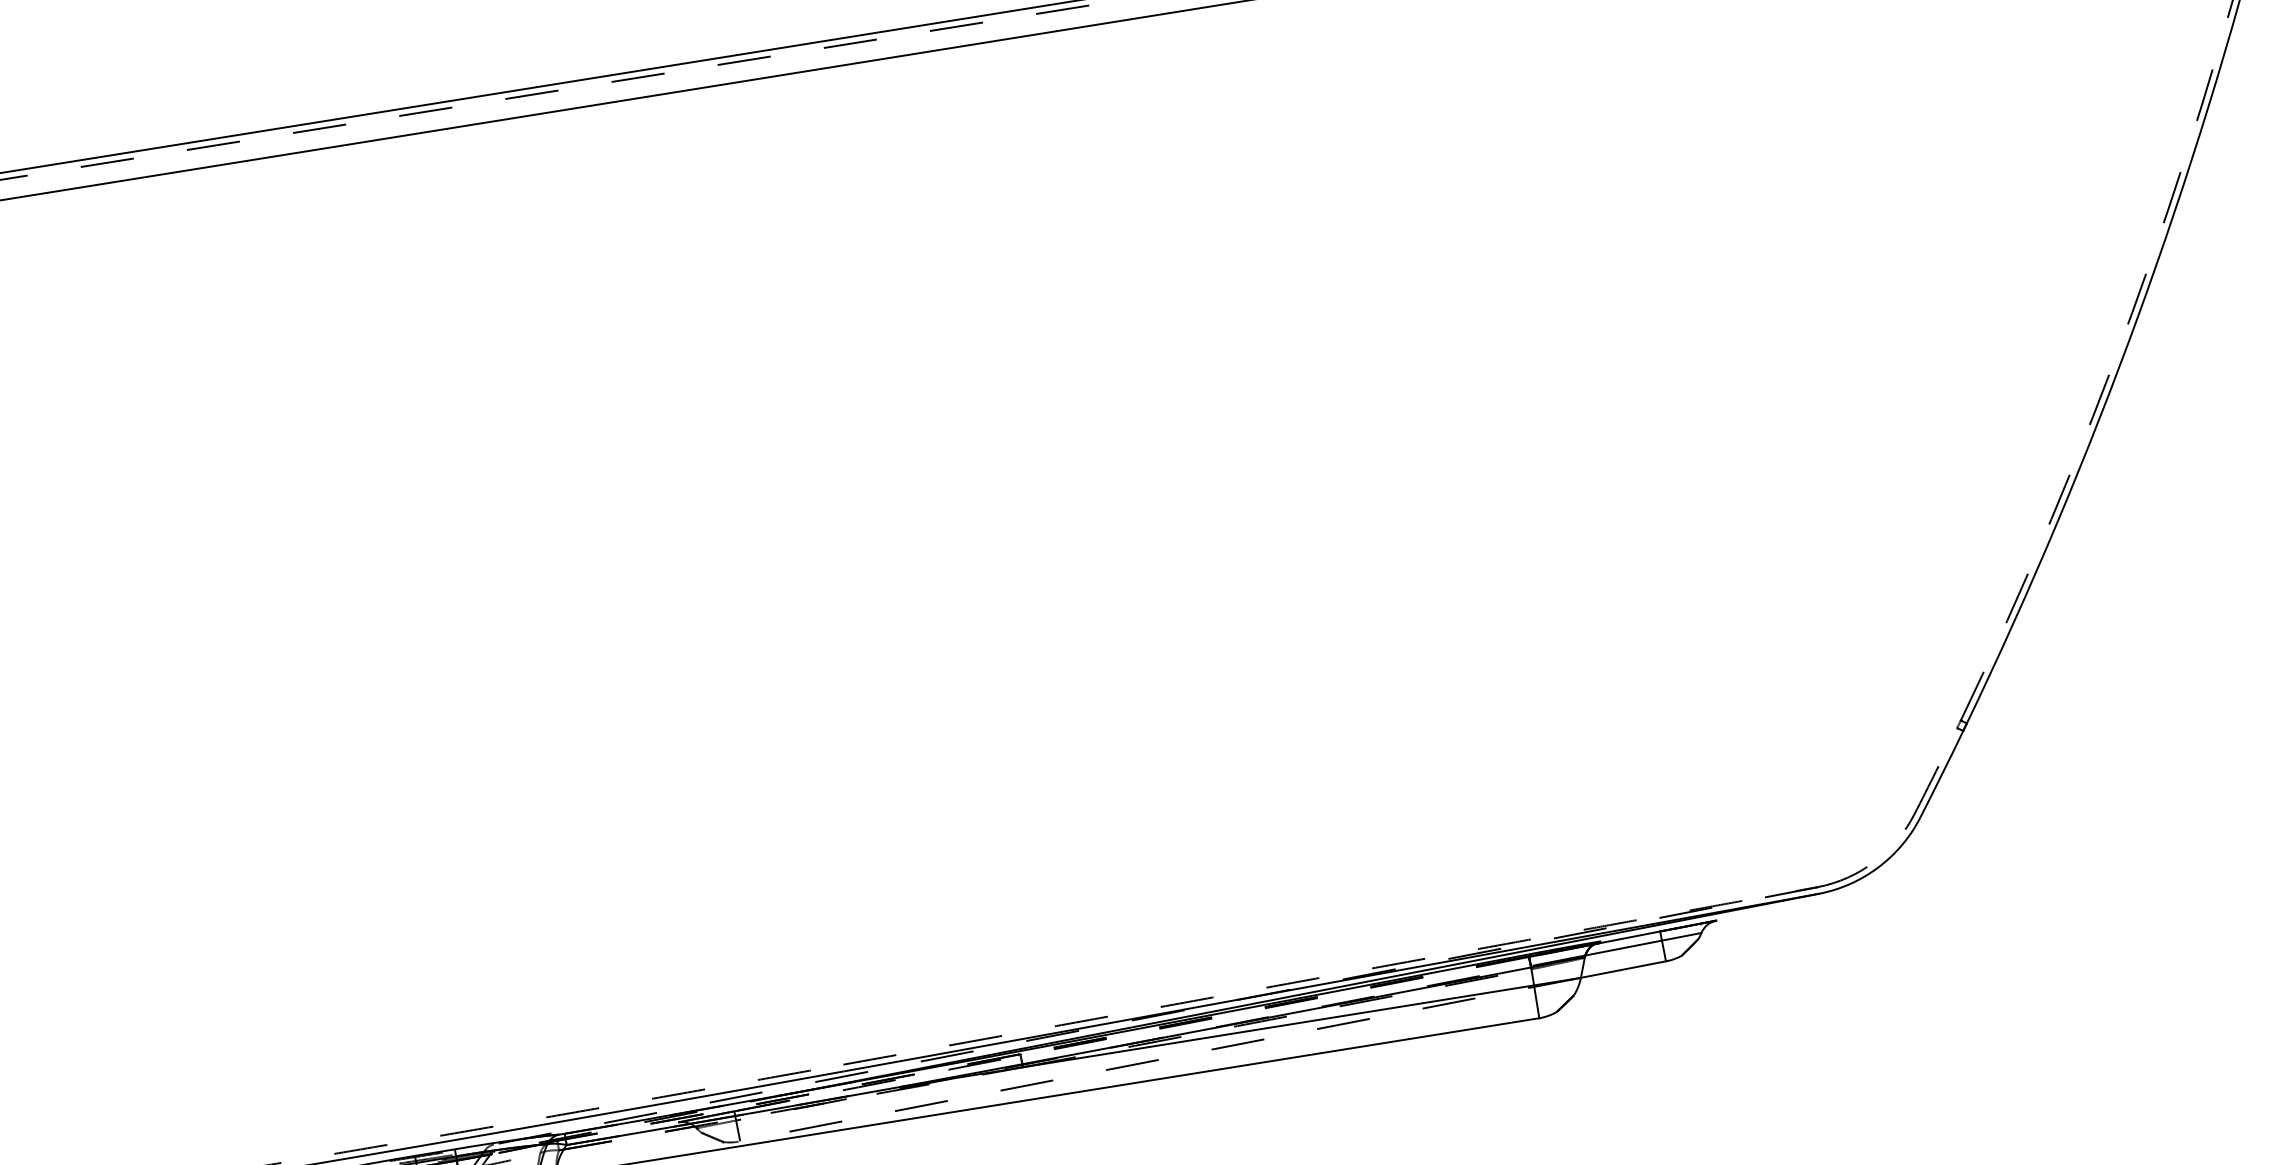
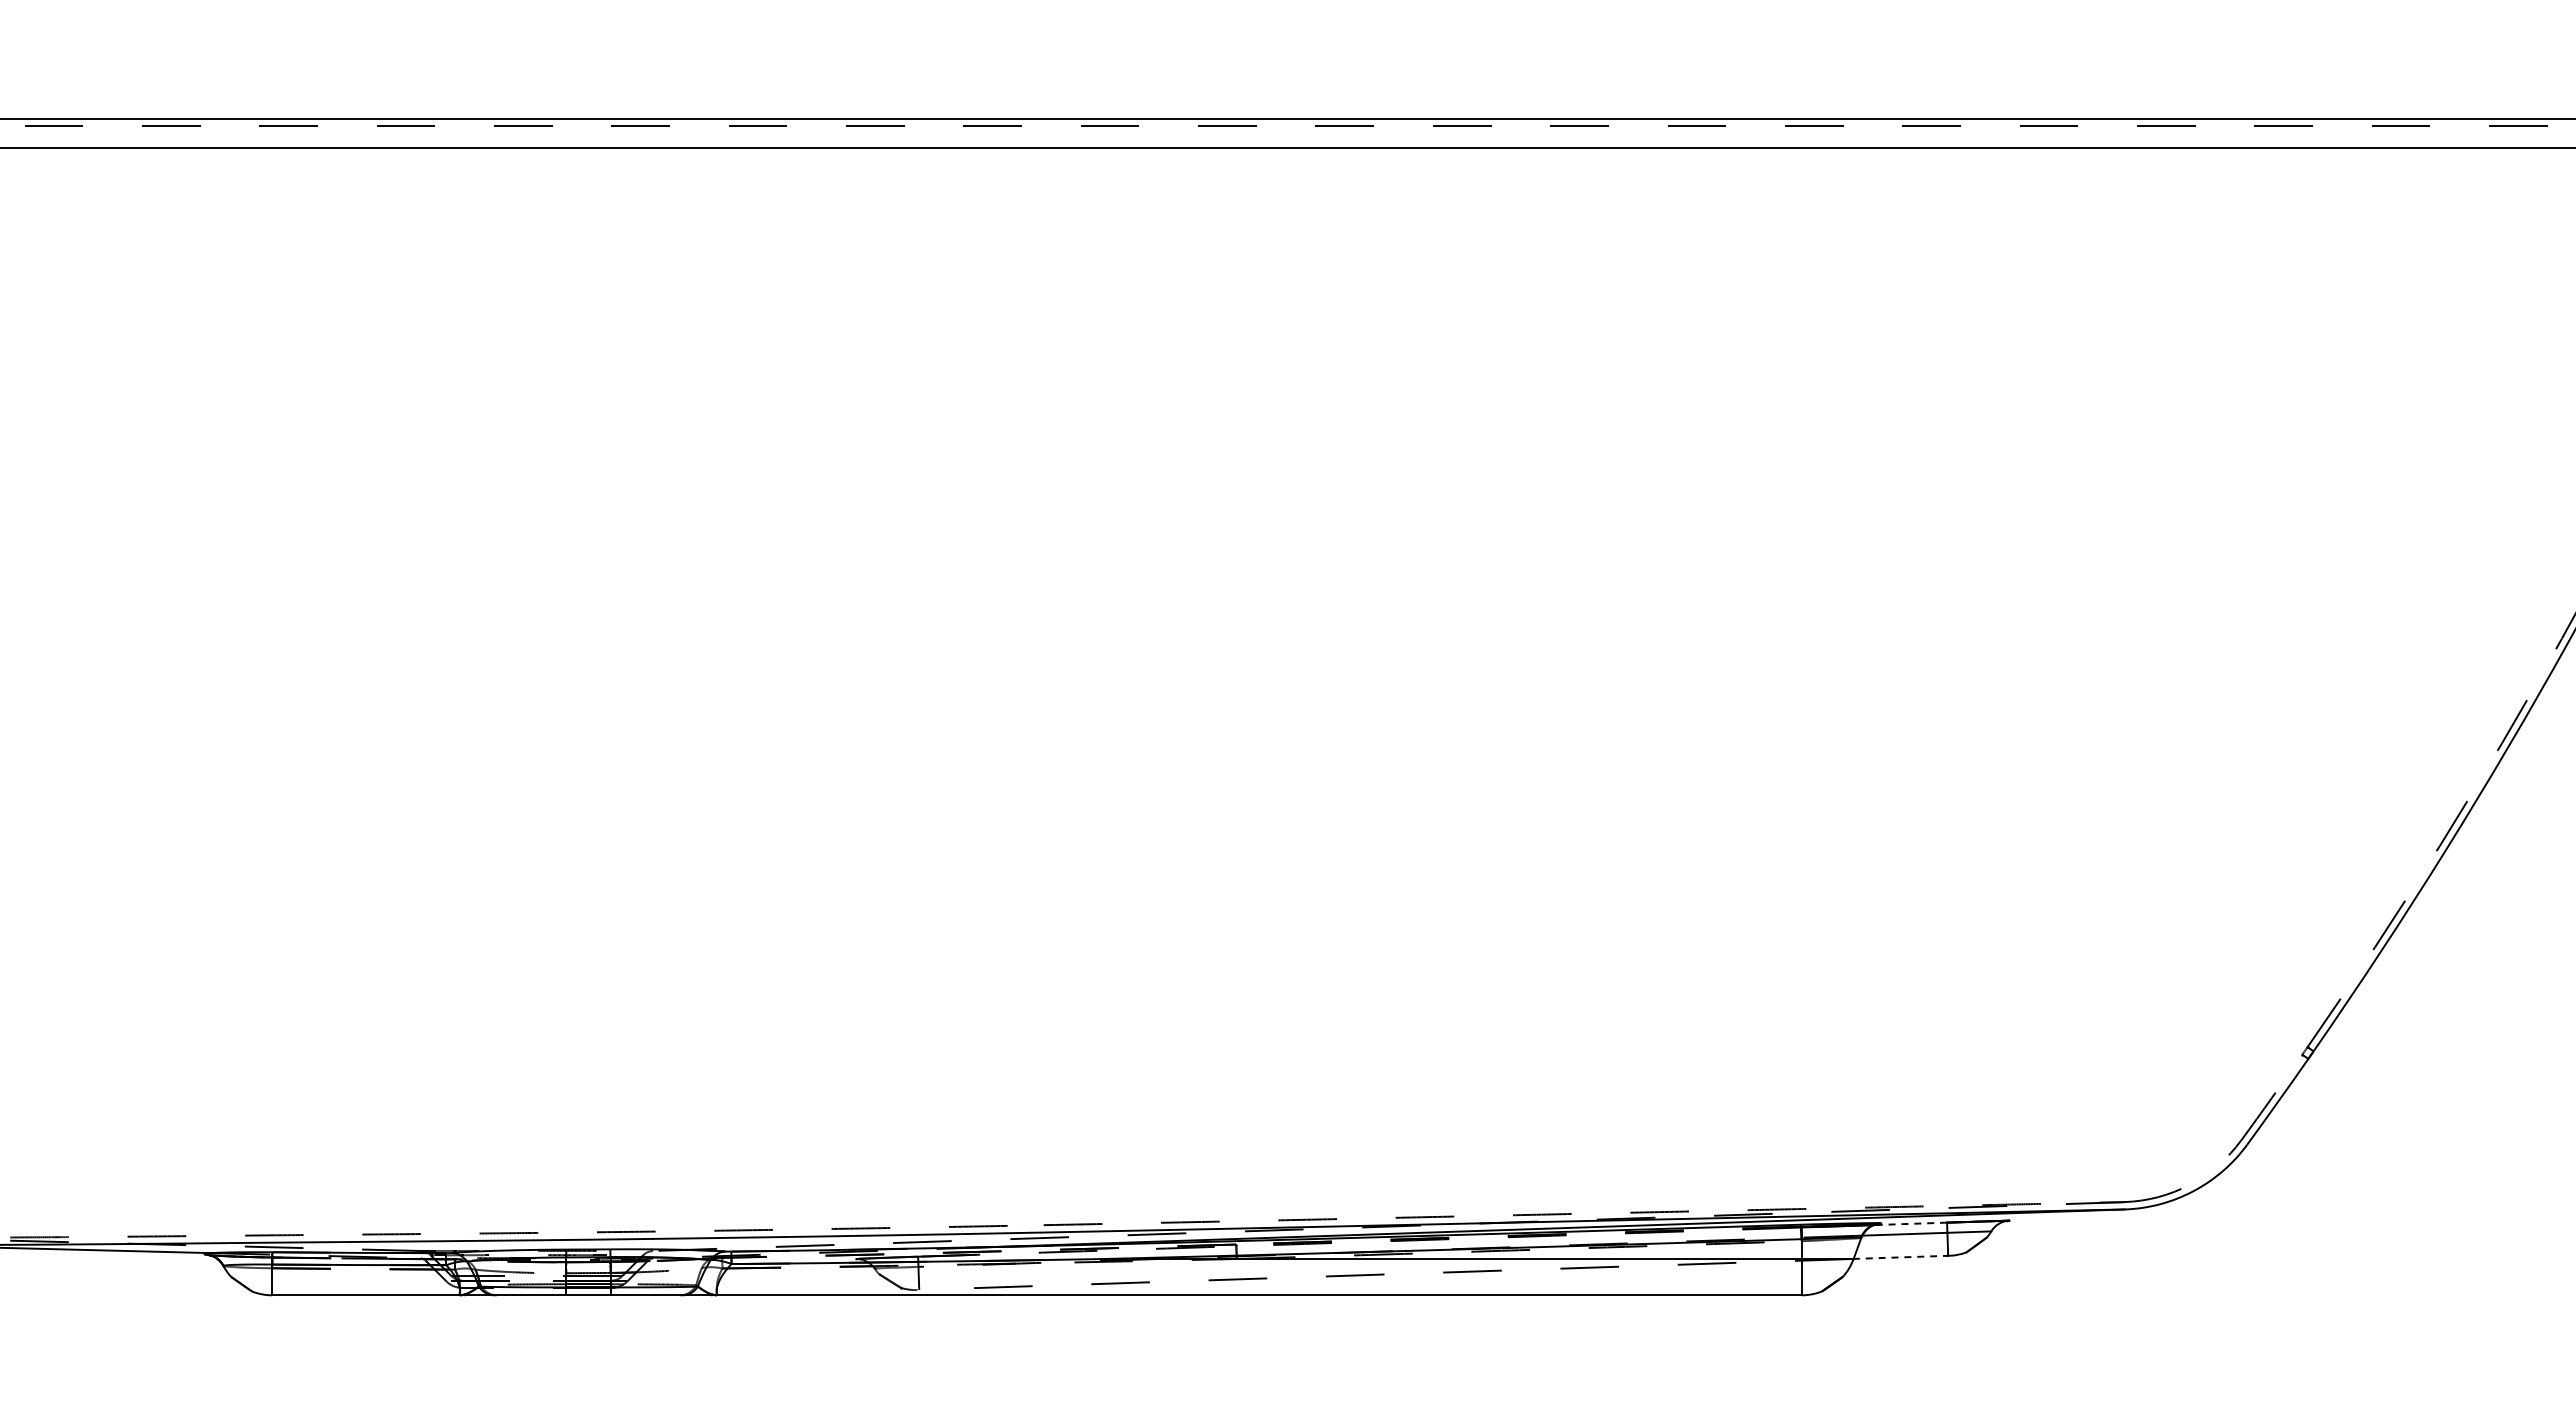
line: (1629, 937) -> (1912, 1223), solid -> dashed
line: (1624, 969) -> (1901, 1257), solid -> dashed

